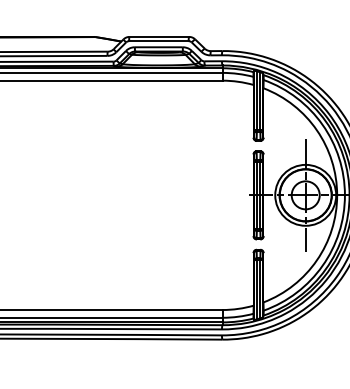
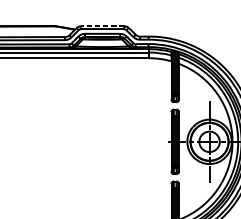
line: (159, 36) -> (102, 25), solid -> dashed

